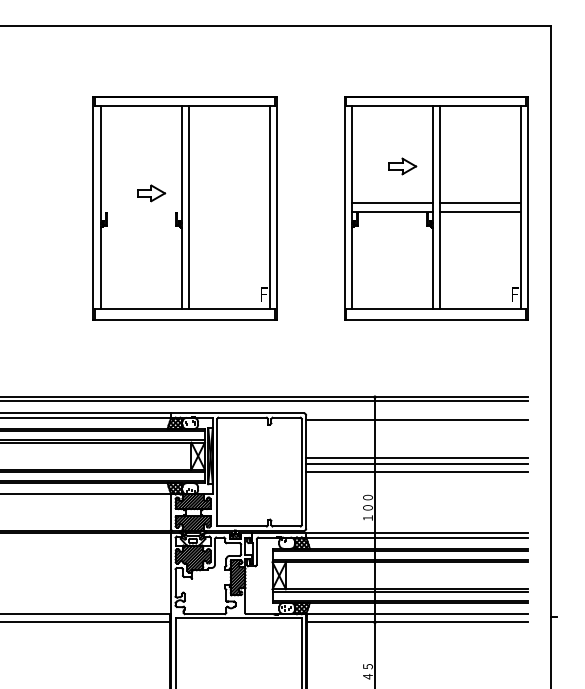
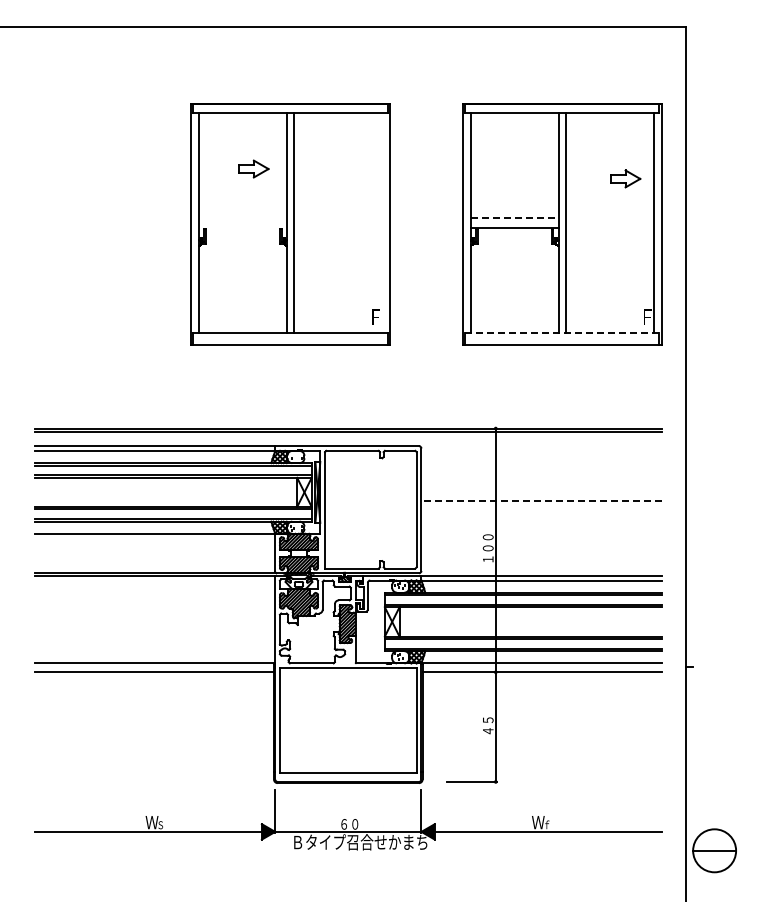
part: (402, 166) -> (625, 178), moved
part: (151, 192) -> (253, 168), moved
line: (392, 203) -> (514, 218), solid -> dashed
line: (480, 203) -> (609, 218), removed
line: (269, 206) -> (381, 222), removed
line: (480, 211) -> (609, 227), removed
line: (436, 308) -> (562, 332), solid -> dashed
line: (417, 419) -> (541, 452), removed
line: (417, 458) -> (541, 494), removed
line: (416, 464) -> (540, 501), solid -> dashed
line: (417, 471) -> (541, 509), removed

